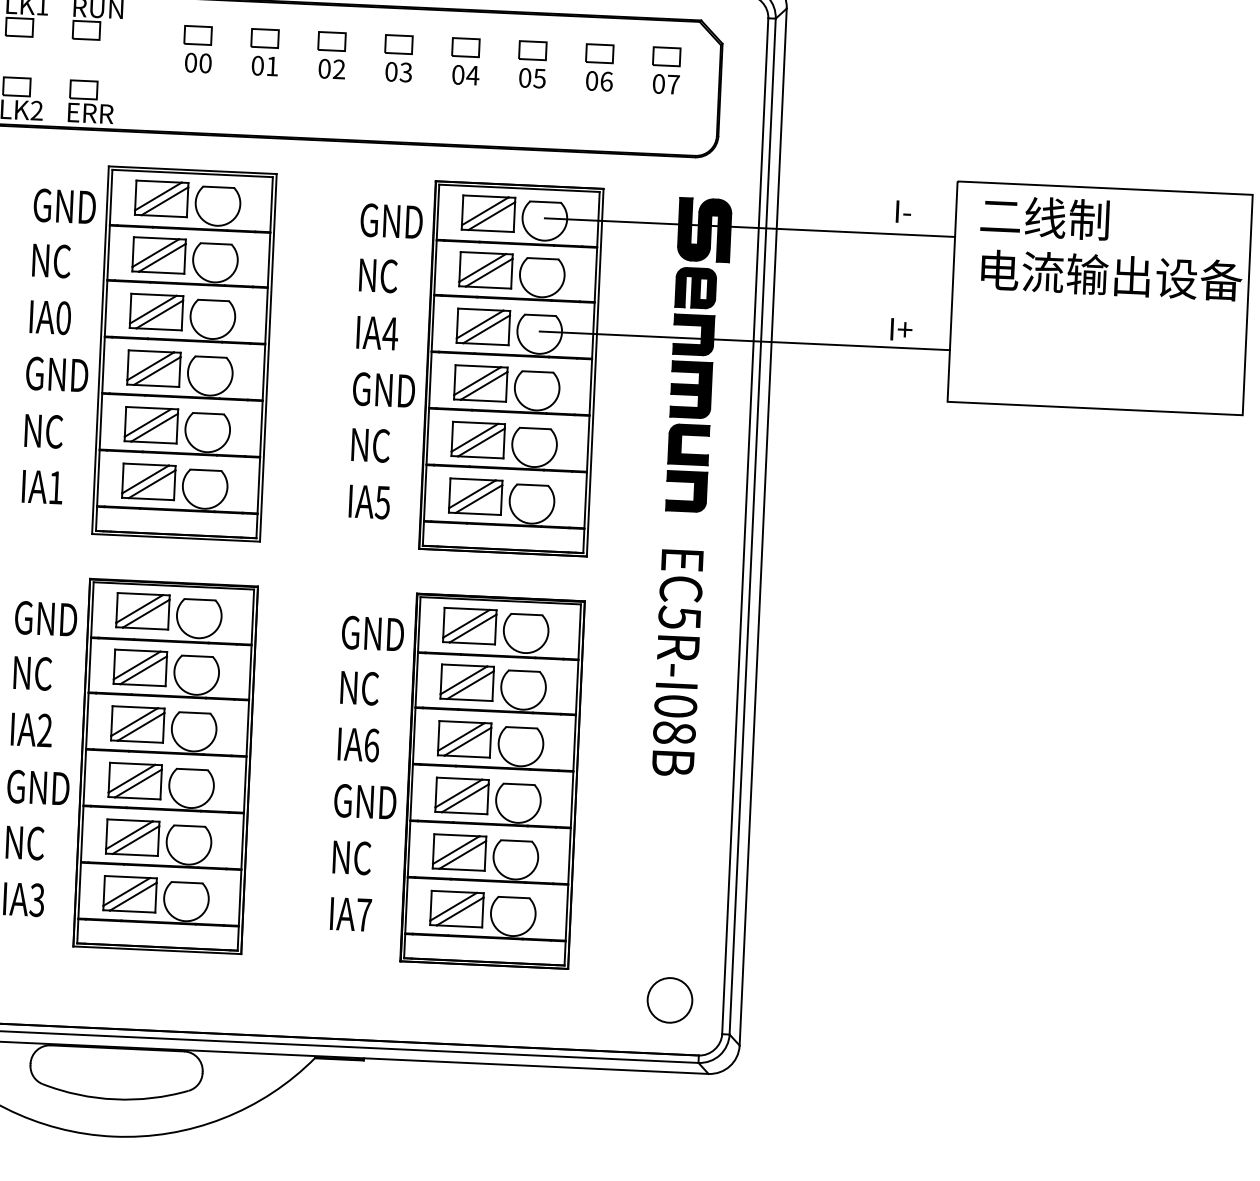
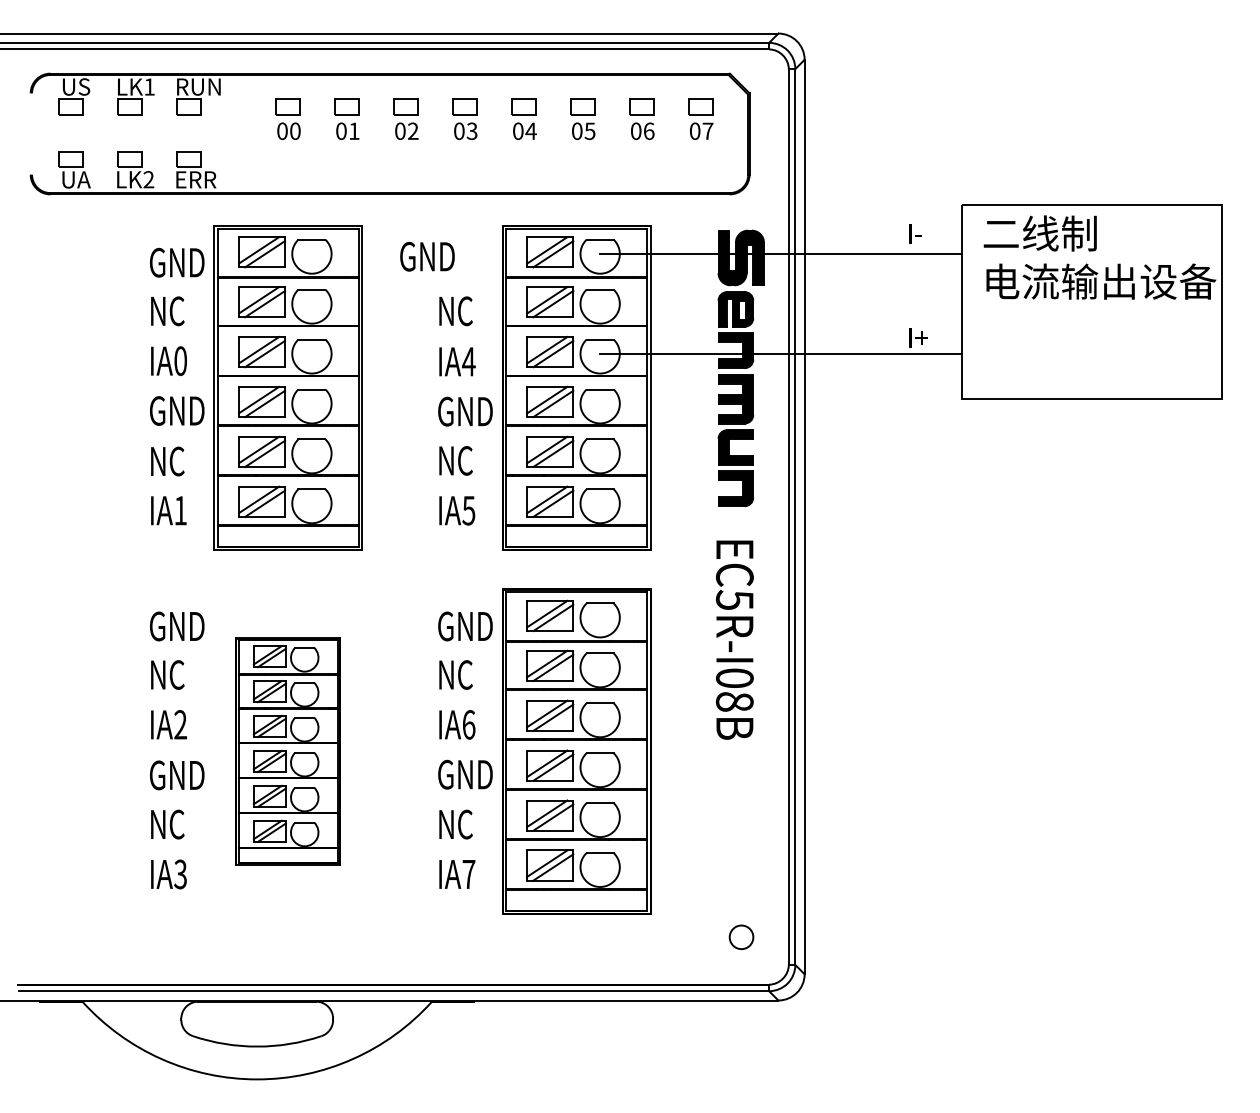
text: (391, 220) -> (427, 256), moved
part: (164, 766) -> (287, 751), size x0.7
circle: (669, 1000) -> (741, 937), size x0.6

